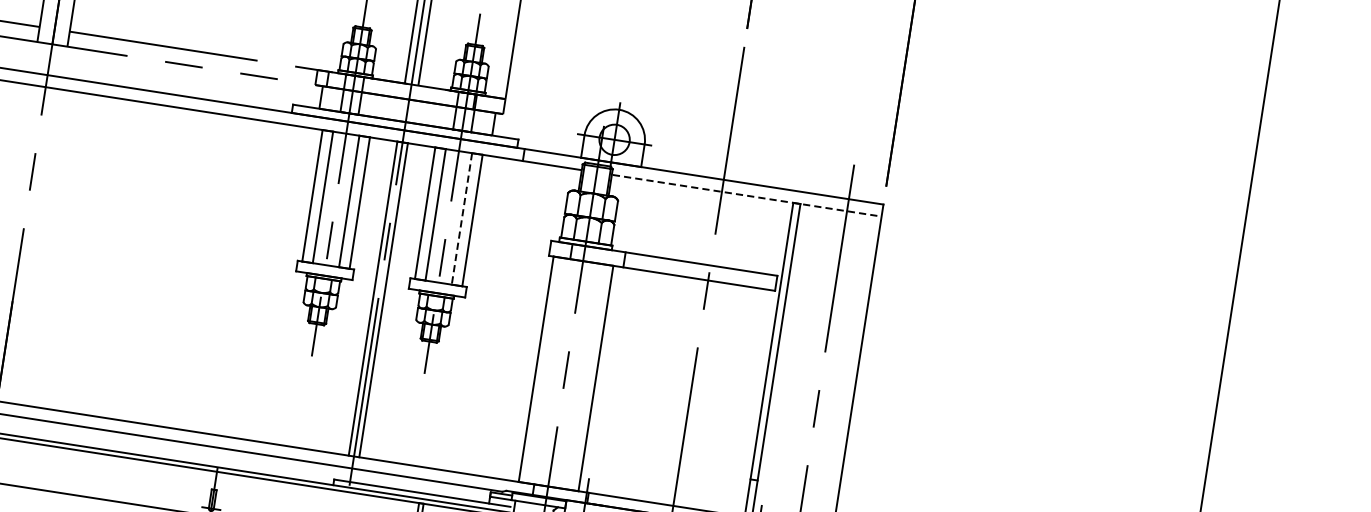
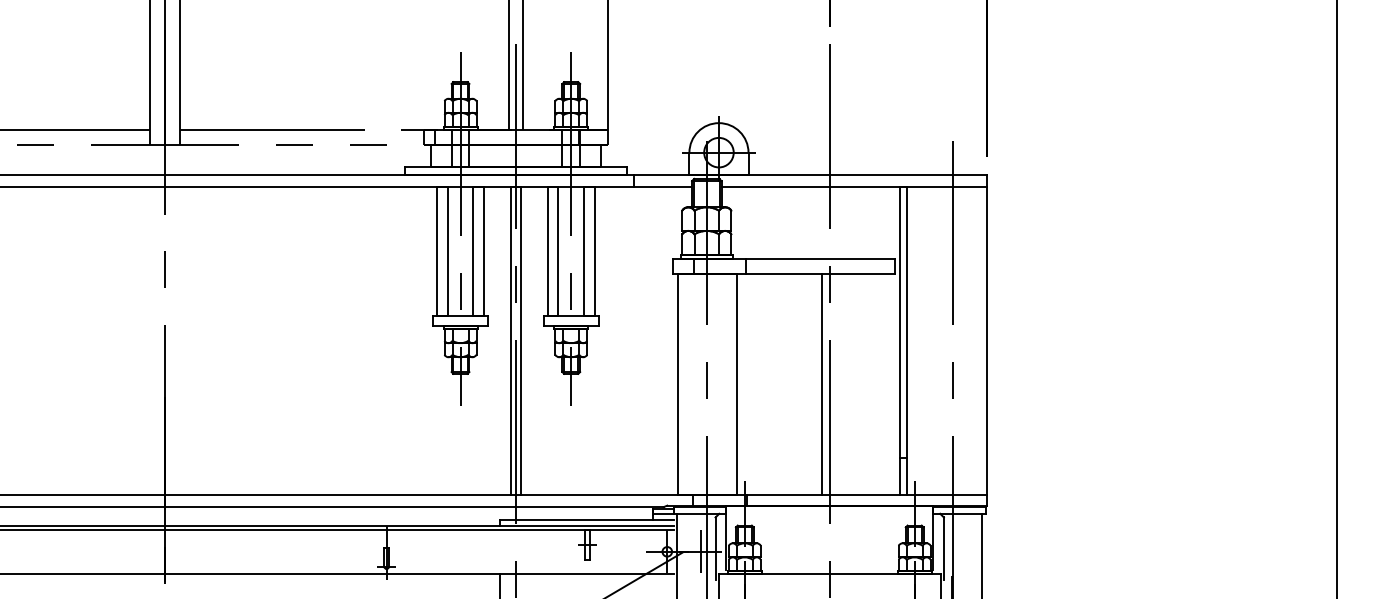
line: (748, 195) -> (855, 186), dashed -> solid
line: (462, 219) -> (584, 251), dashed -> solid
line: (683, 392) -> (822, 384), added

